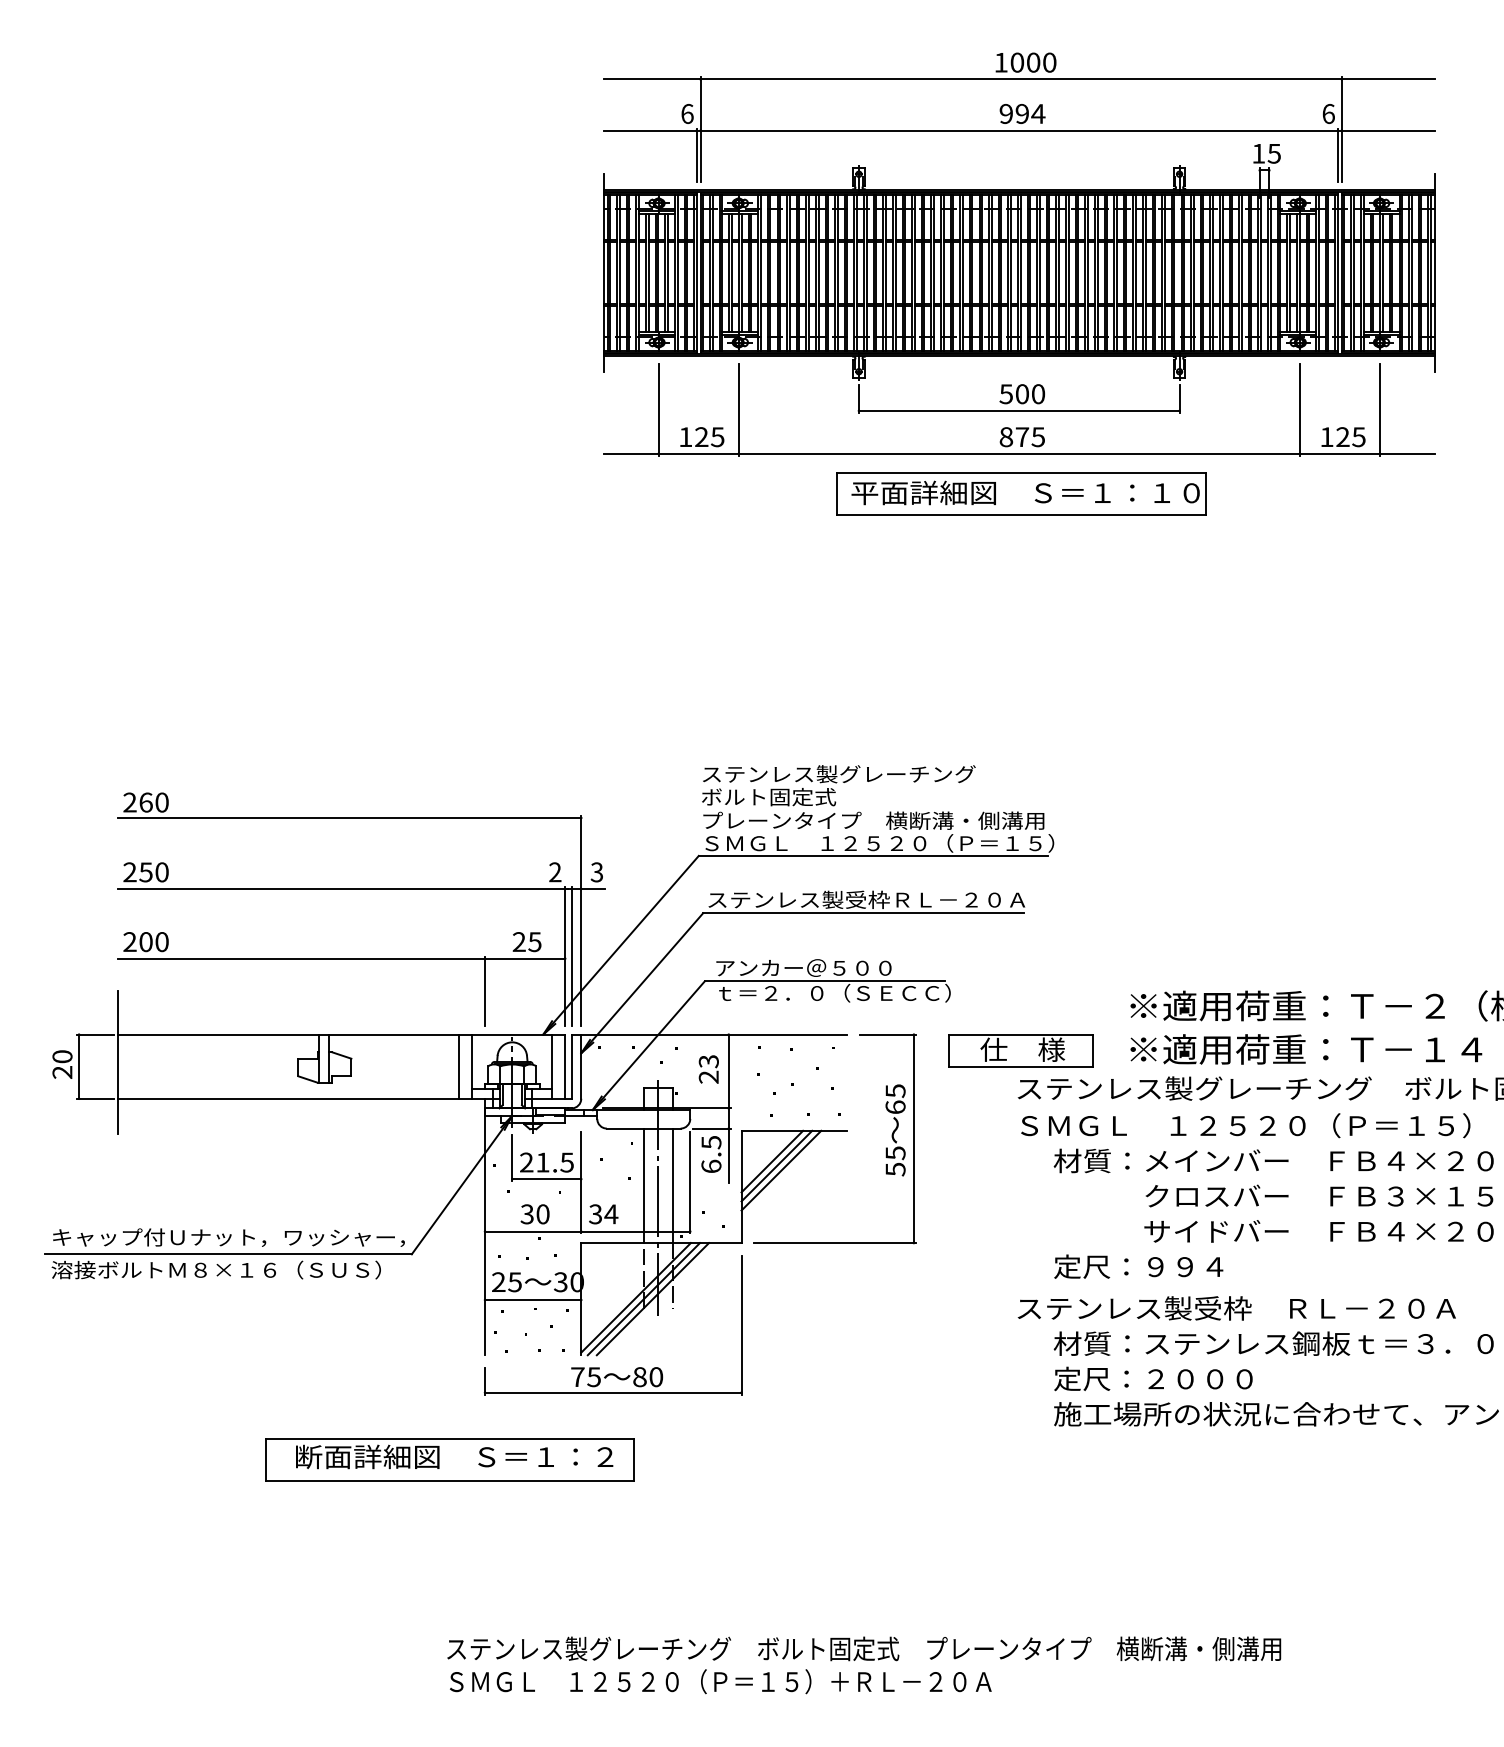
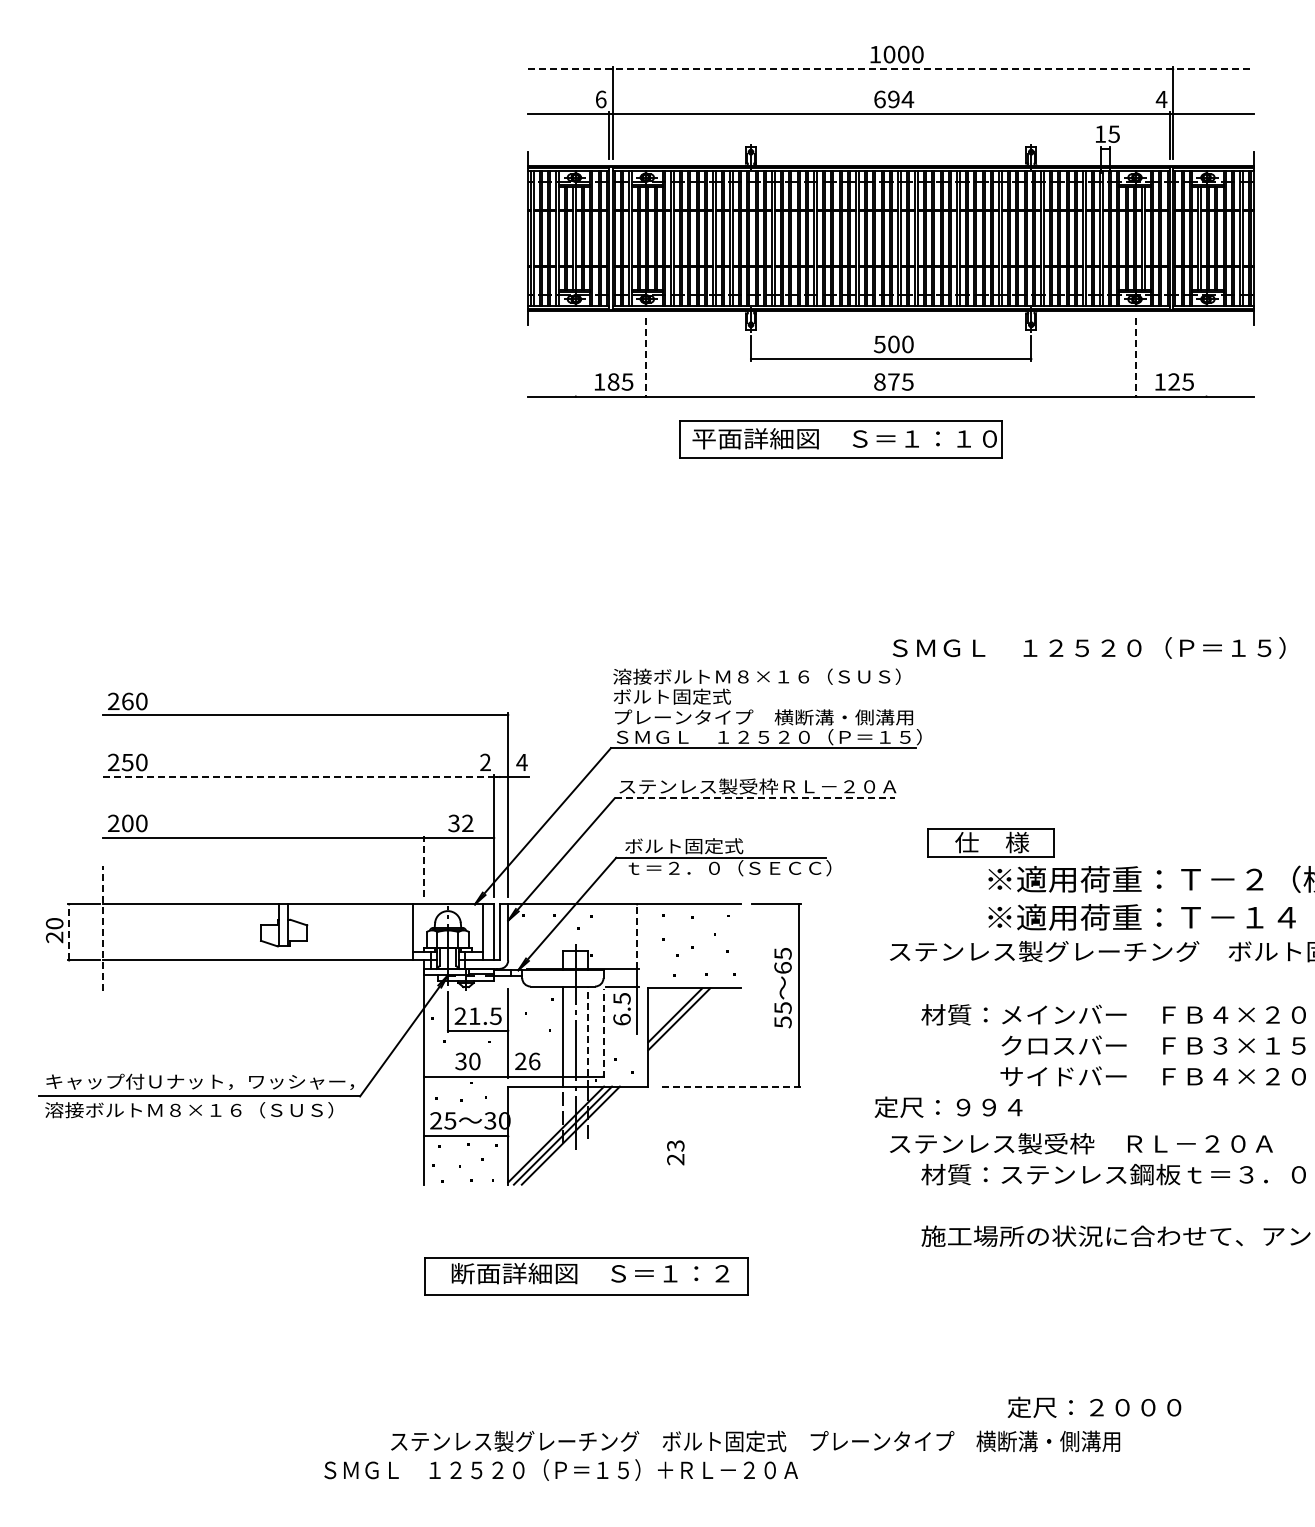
line: (1019, 79) -> (891, 69), solid -> dashed
text: (1005, 114) -> (879, 99), 994 -> 694
text: (1328, 114) -> (1161, 99), 6 -> 4
line: (658, 410) -> (575, 358), removed
line: (738, 410) -> (645, 358), solid -> dashed
line: (1299, 410) -> (1136, 358), solid -> dashed
line: (1379, 410) -> (1206, 358), removed
text: (701, 436) -> (613, 381), 125 -> 185
part: (1020, 493) -> (840, 439), moved
text: (865, 773) -> (756, 676), ステンレス製グレーチング -> 溶接ボルトＭ８×１６（ＳＵＳ）
text: (596, 872) -> (521, 762), 3 -> 4
line: (341, 889) -> (298, 777), solid -> dashed
line: (864, 913) -> (755, 798), solid -> dashed
text: (526, 942) -> (460, 823), 25 -> 32
line: (571, 956) -> (499, 836), removed
text: (803, 968) -> (702, 846), アンカー＠５００ -> ボルト固定式
line: (485, 991) -> (424, 866), solid -> dashed
part: (1020, 1049) -> (990, 842), moved
line: (118, 1062) -> (103, 928), solid -> dashed
line: (79, 1065) -> (69, 931), solid -> dashed
line: (459, 1066) -> (401, 932), removed
text: (708, 1069) -> (675, 1152), moved
line: (729, 1071) -> (637, 936), solid -> dashed
text: (1244, 1125) -> (1088, 647), moved
line: (781, 1170) -> (683, 1023), removed
line: (690, 1182) -> (603, 1033), solid -> dashed
line: (673, 1185) -> (588, 1036), solid -> dashed
text: (603, 1214) -> (527, 1061), 34 -> 26
line: (835, 1242) -> (730, 1086), solid -> dashed
text: (1138, 1265) -> (948, 1106), moved
part: (599, 1367) -> (524, 1195), removed
text: (1153, 1377) -> (1094, 1406), moved
part: (450, 1460) -> (586, 1276), moved
text: (719, 1681) -> (560, 1469), moved

